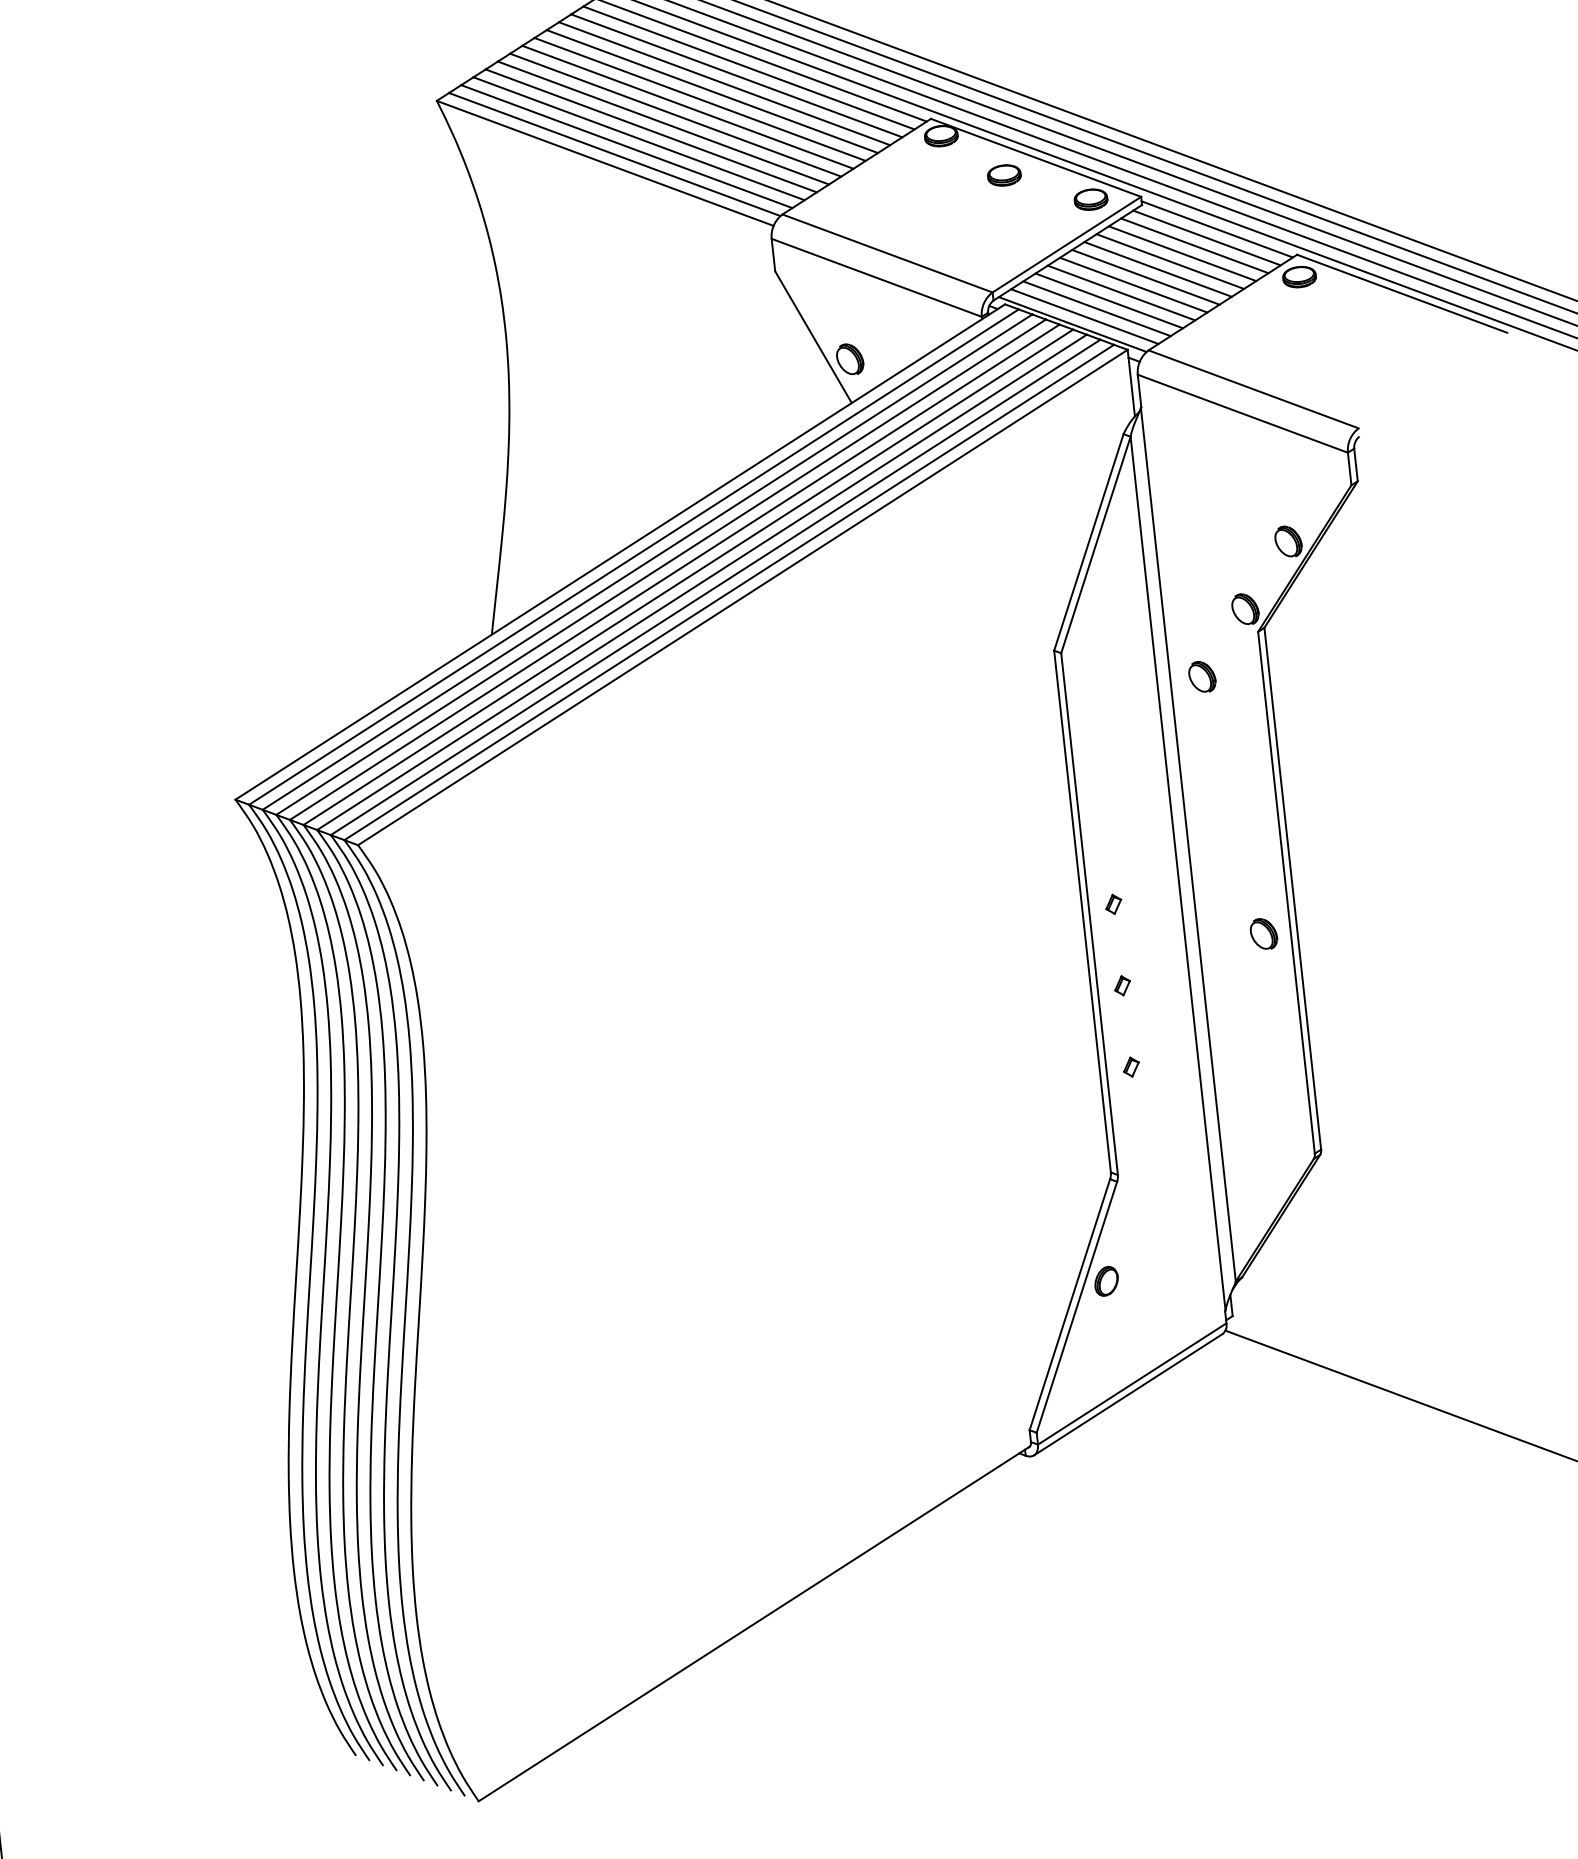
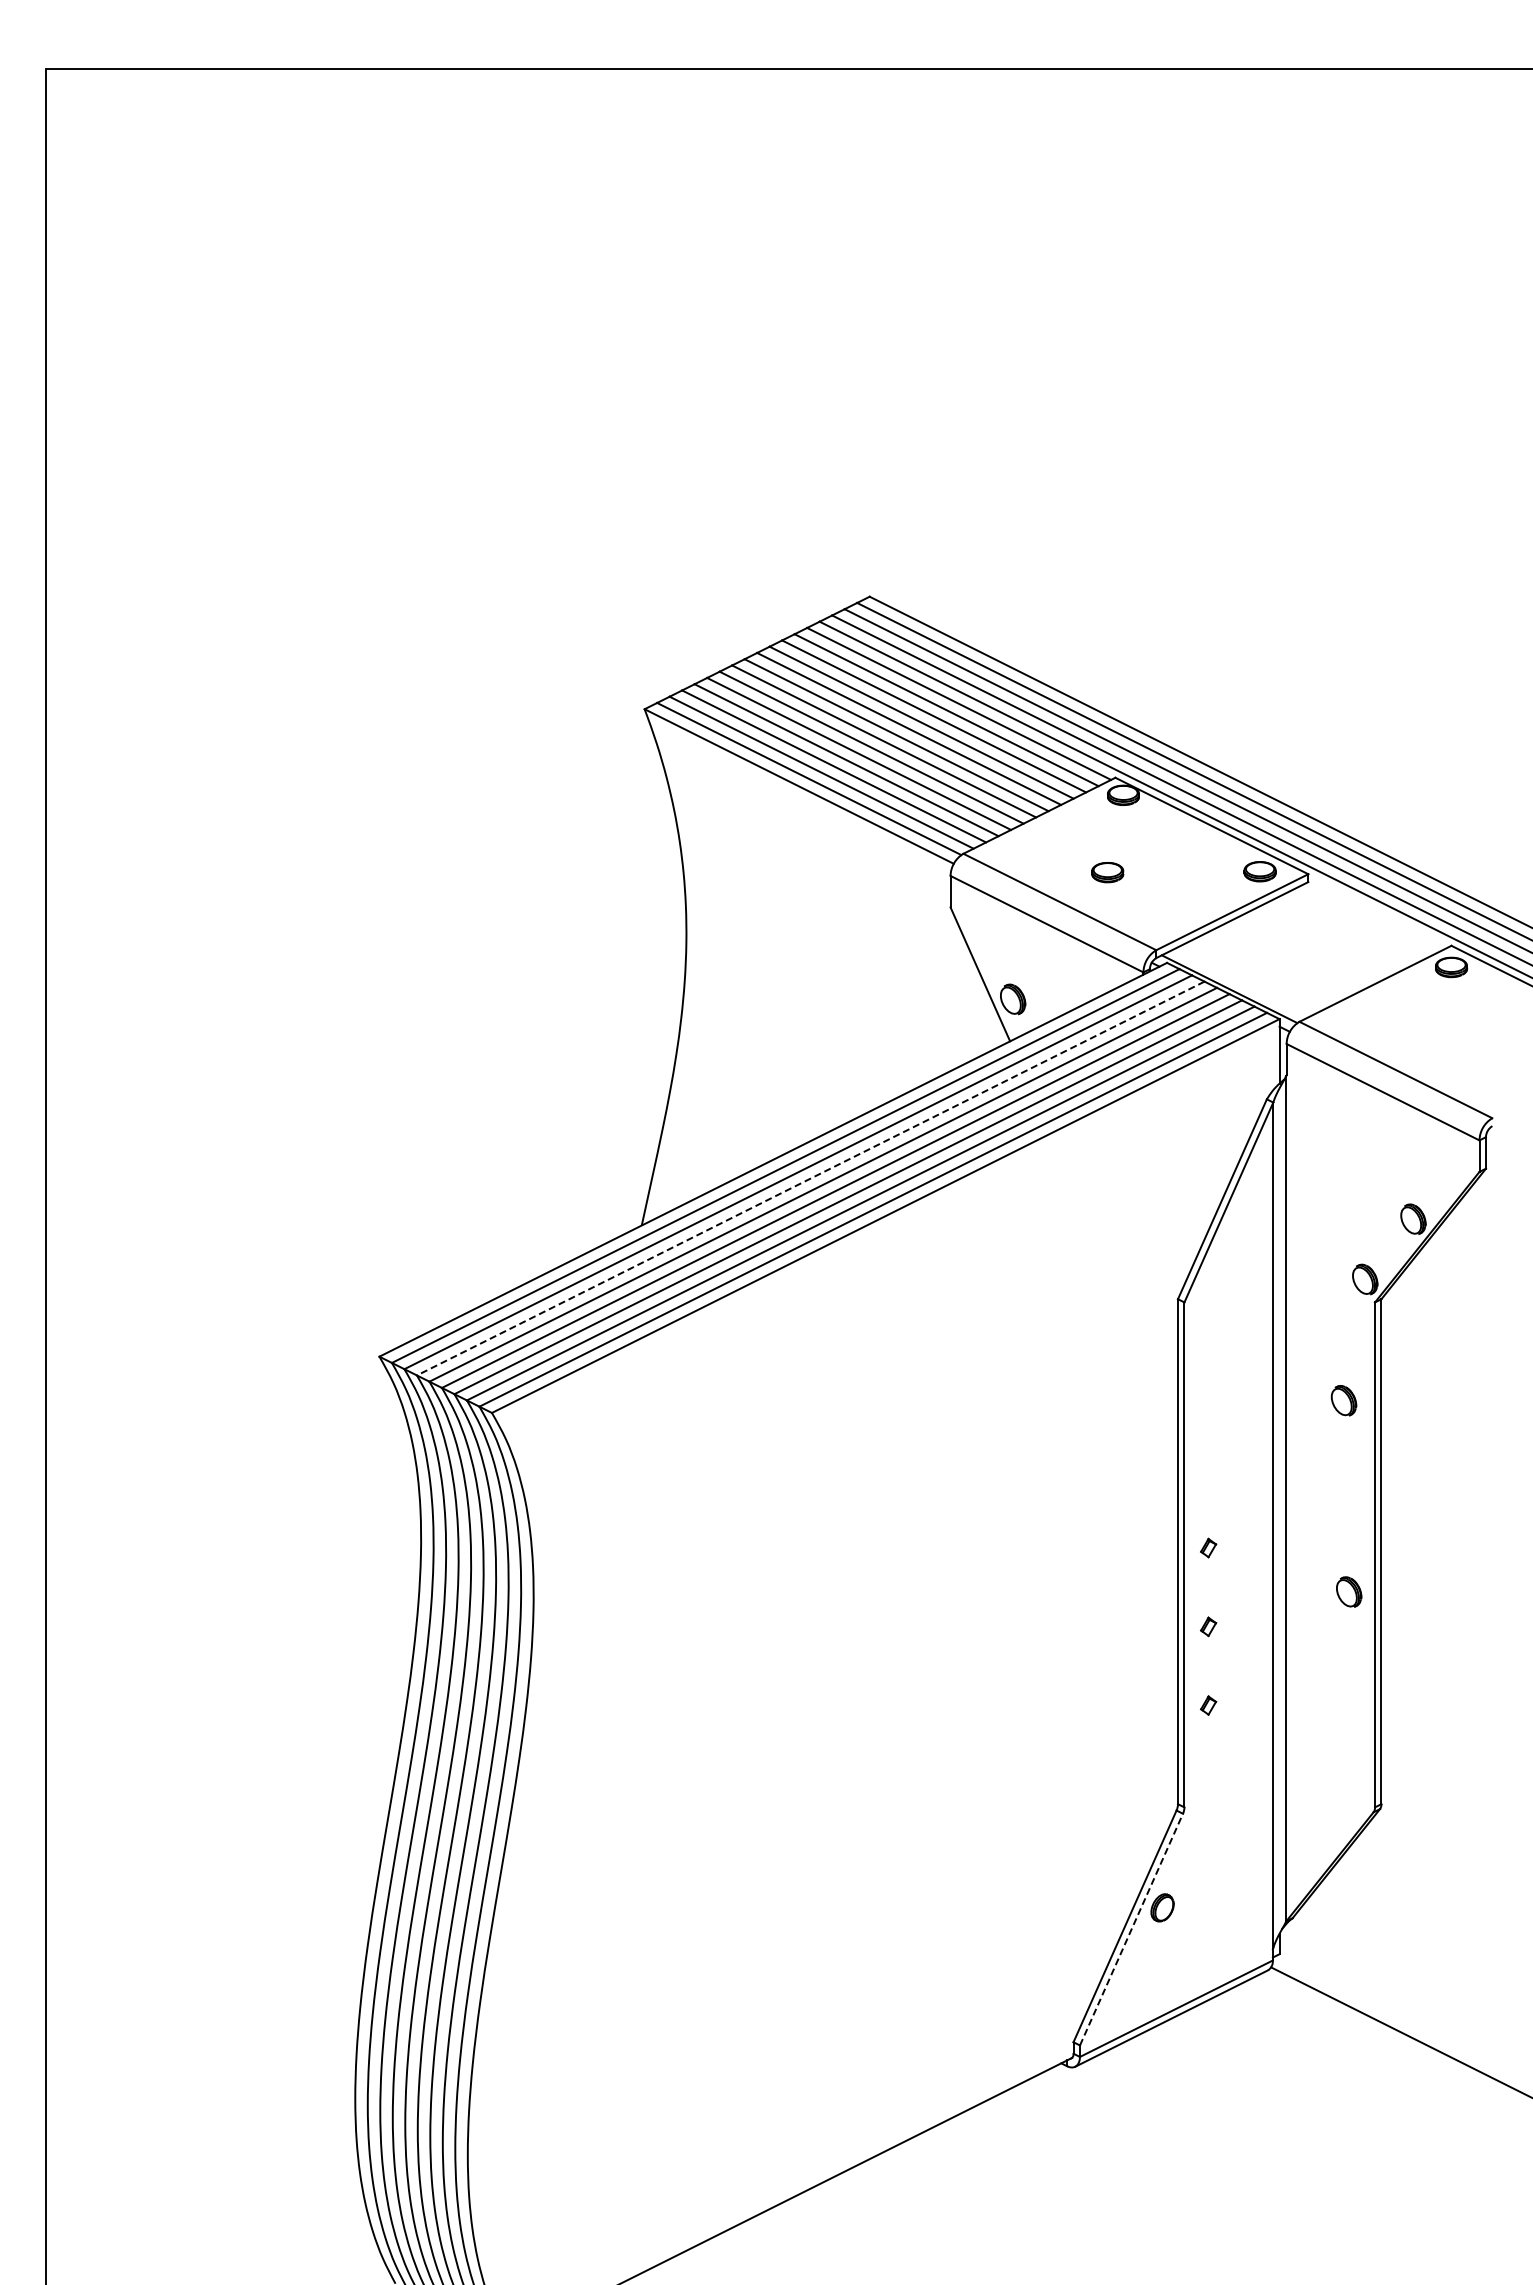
part: (1004, 175) -> (1107, 872), moved
line: (1216, 228) -> (1377, 912), removed
line: (1206, 238) -> (1366, 920), removed
line: (1194, 245) -> (1354, 926), removed
line: (1181, 253) -> (1341, 932), removed
line: (1170, 260) -> (1329, 938), removed
line: (1157, 269) -> (1316, 945), removed
line: (1145, 277) -> (1304, 951), removed
line: (1133, 284) -> (1291, 957), removed
line: (1121, 292) -> (1279, 963), removed
line: (1108, 301) -> (1266, 970), removed
line: (1097, 308) -> (1254, 976), removed
line: (1084, 316) -> (1241, 982), removed
line: (660, 567) -> (810, 1178), solid -> dashed
part: (1201, 676) -> (1343, 1400), moved
line: (1076, 1307) -> (1131, 1929), solid -> dashed

